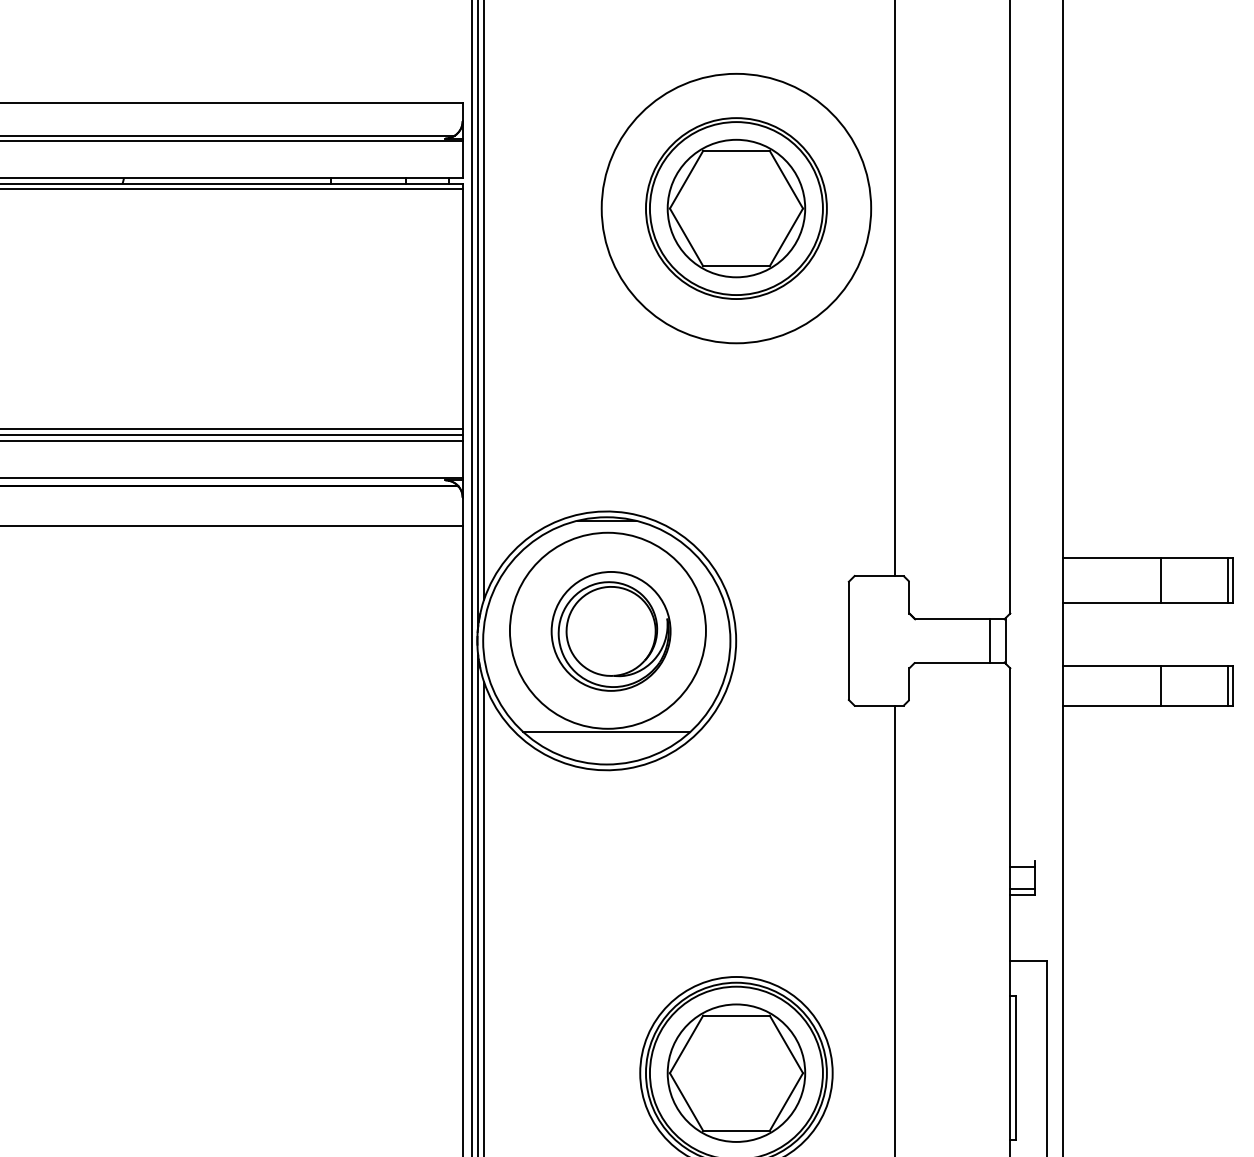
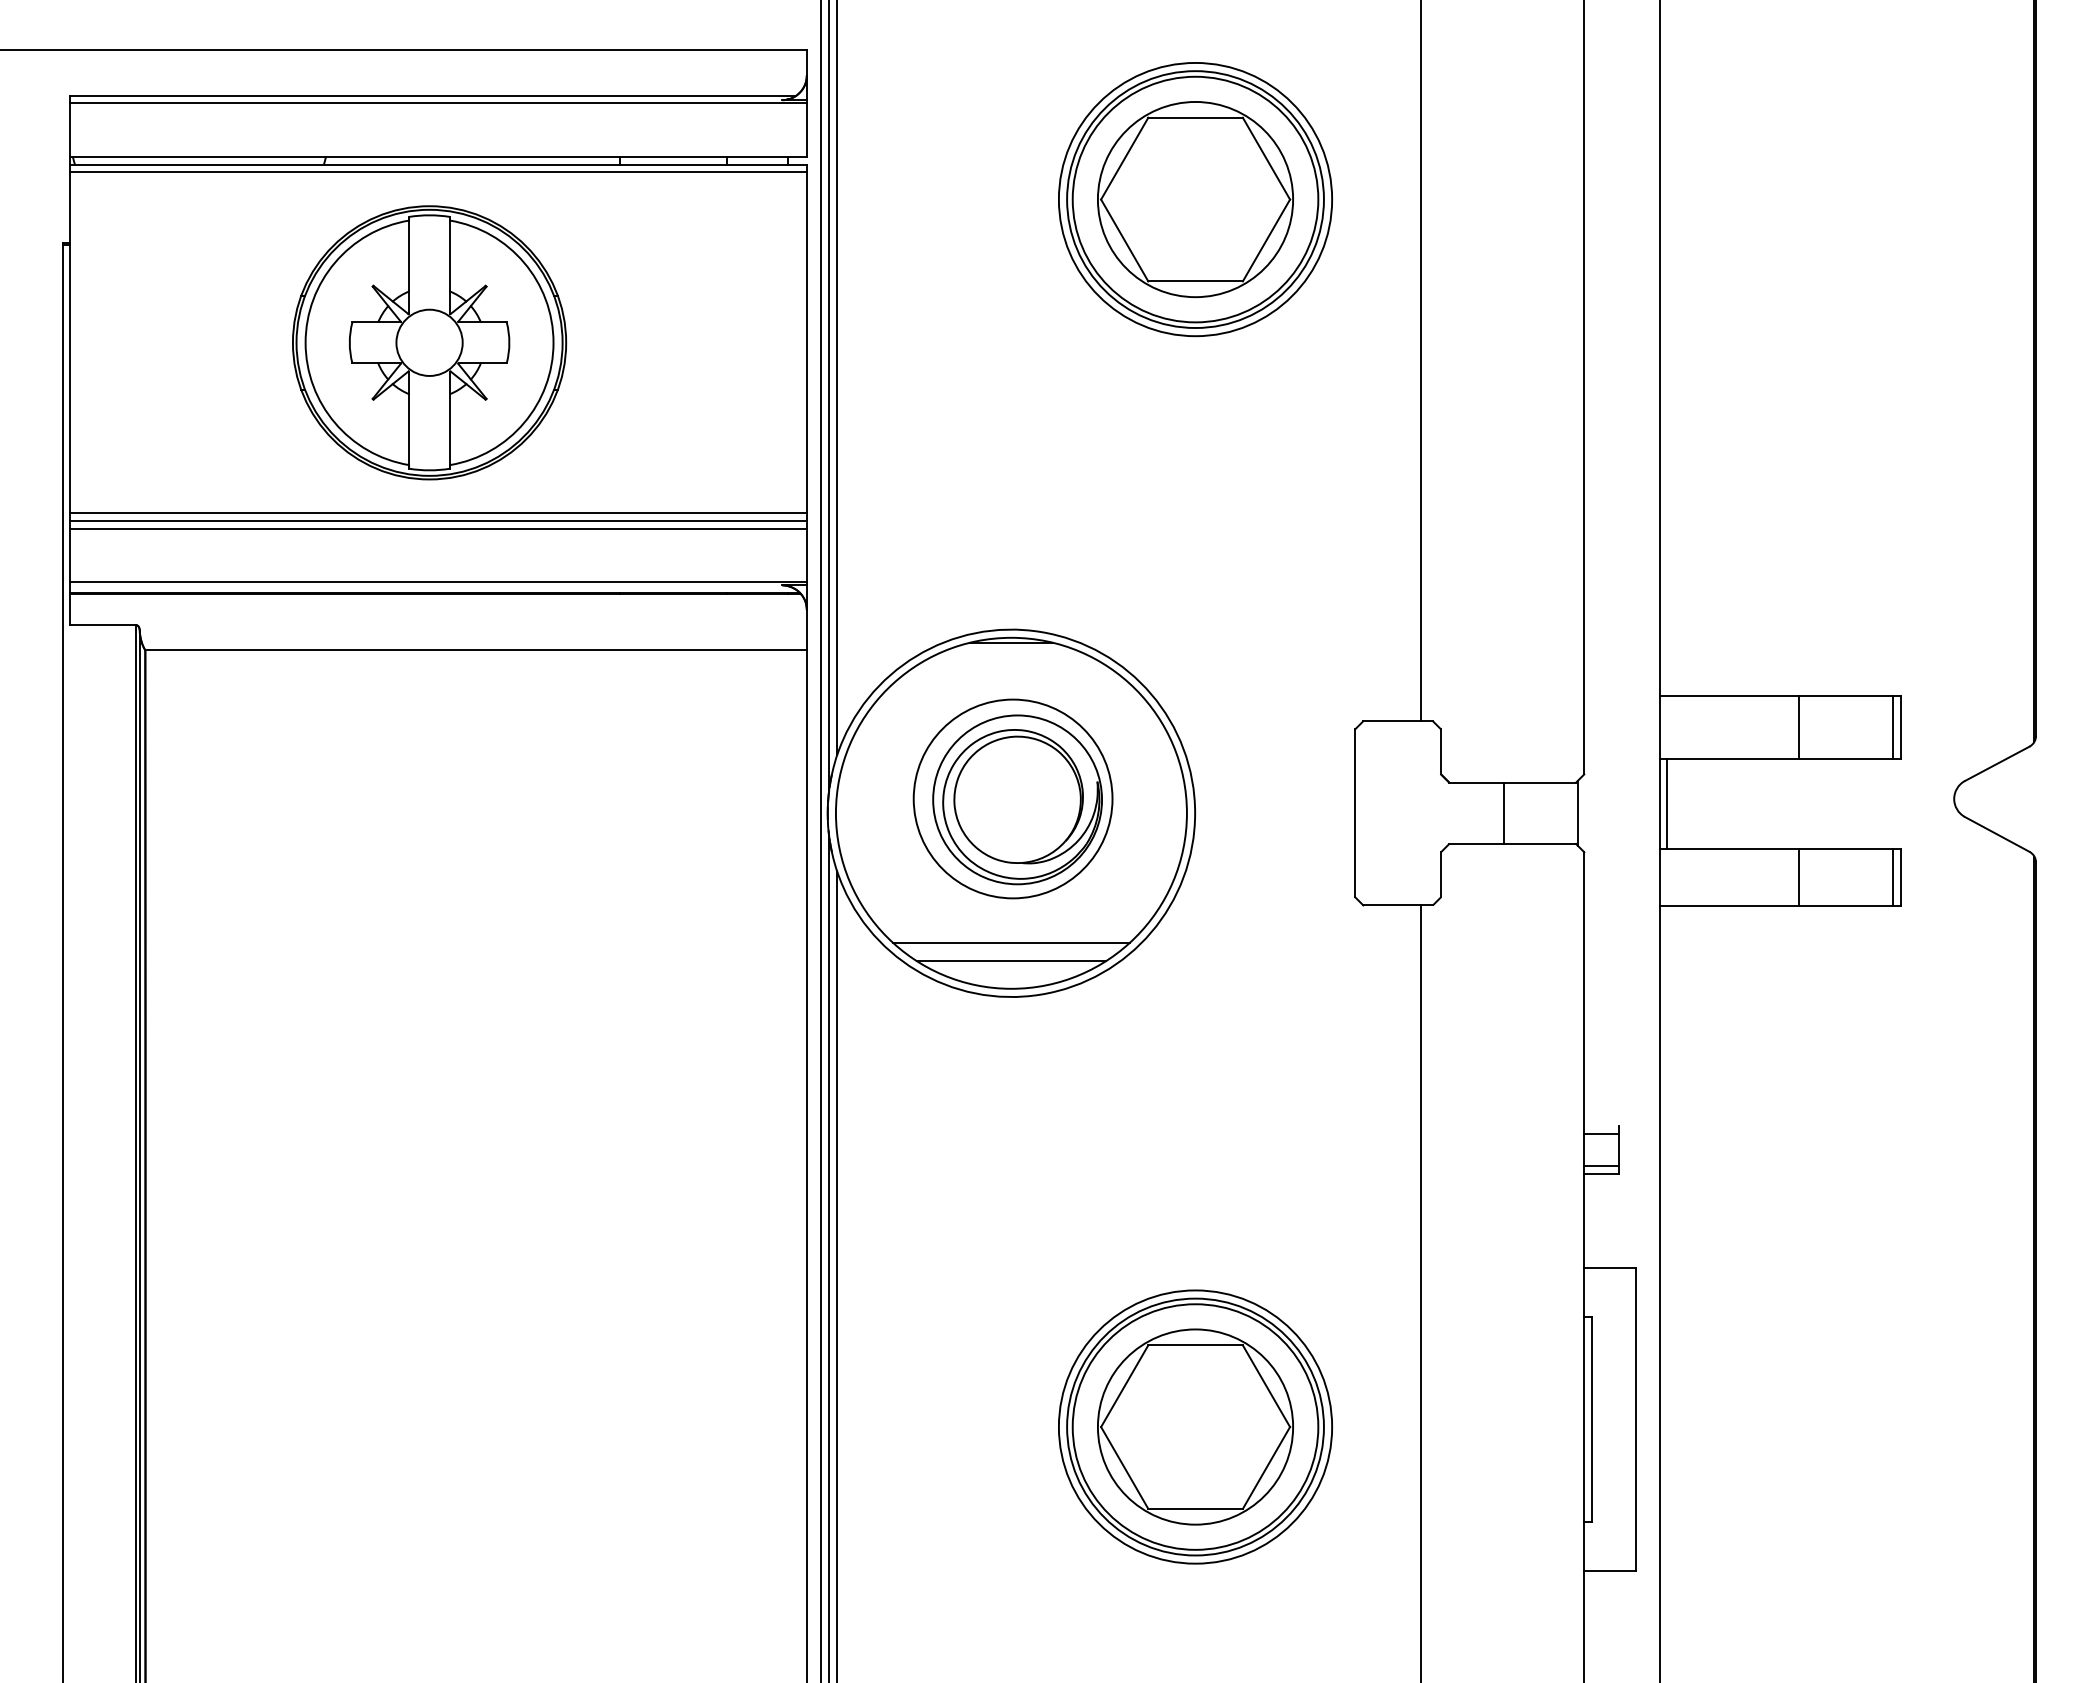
circle: (736, 208) -> (1195, 199), size x0.71
part: (196, 309) -> (429, 342), added
circle: (607, 630) -> (1012, 798), size x0.71
line: (1068, 633) -> (1667, 803), added
line: (990, 641) -> (1504, 813), moved
line: (606, 745) -> (1011, 961), added

